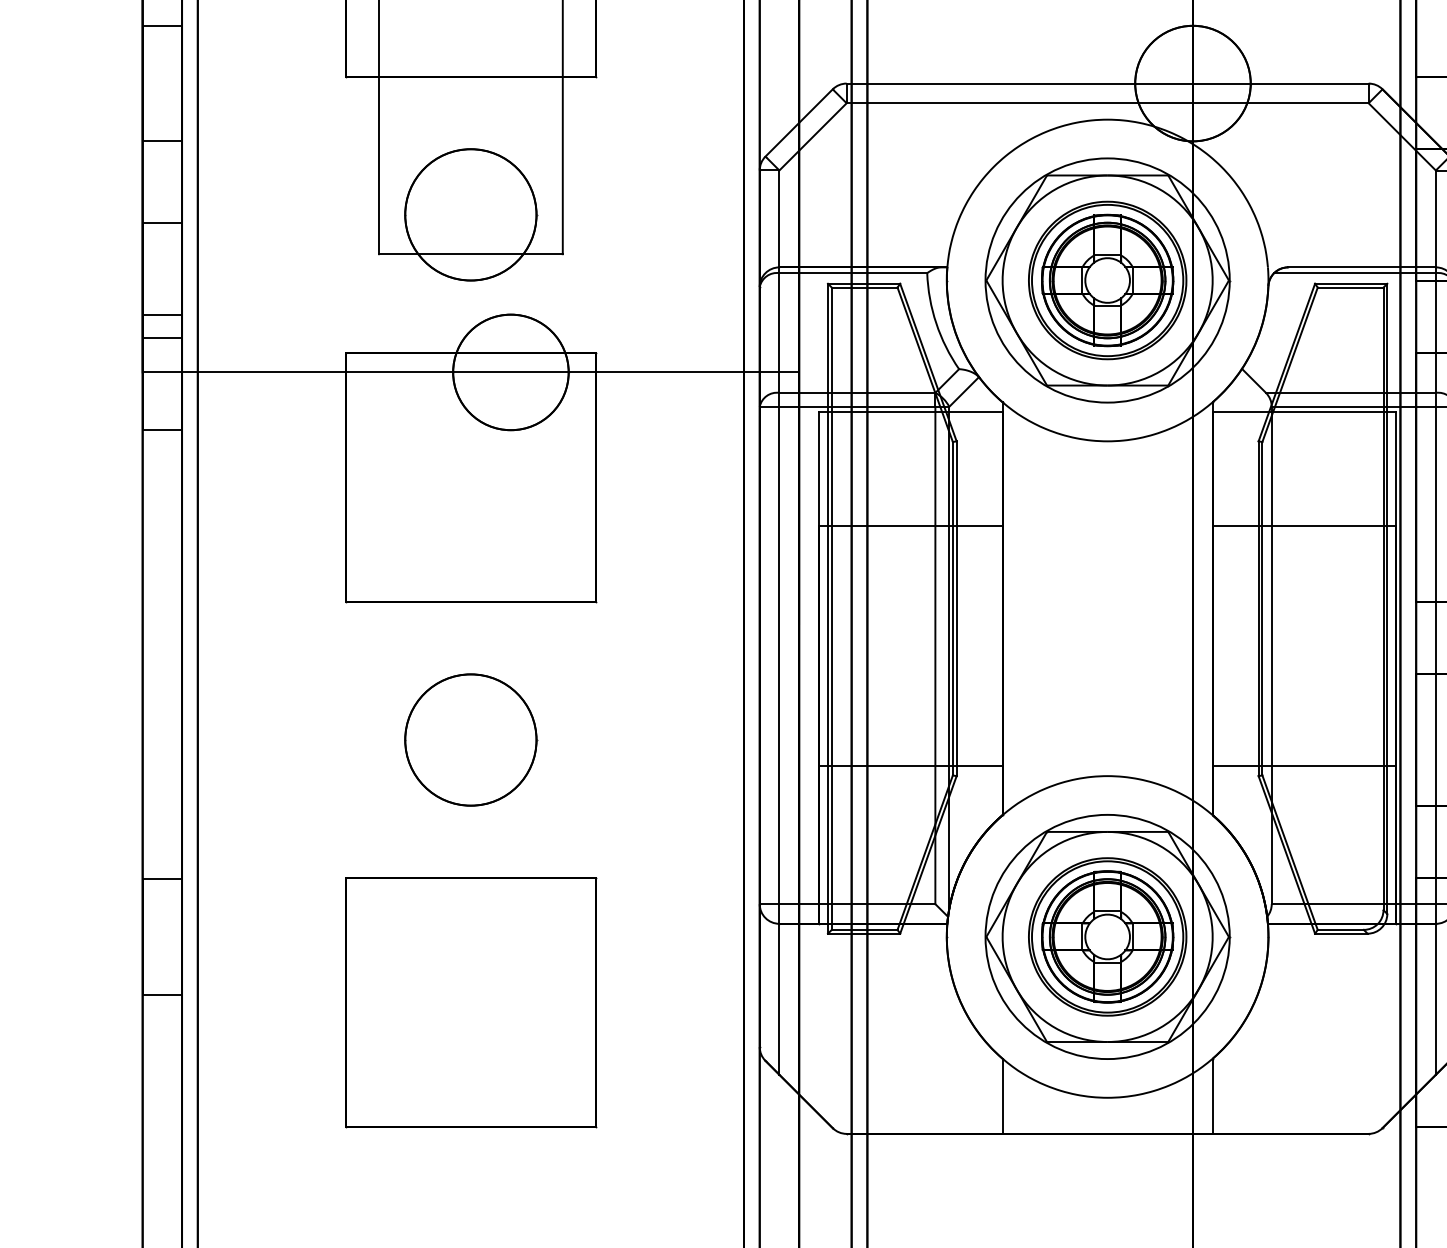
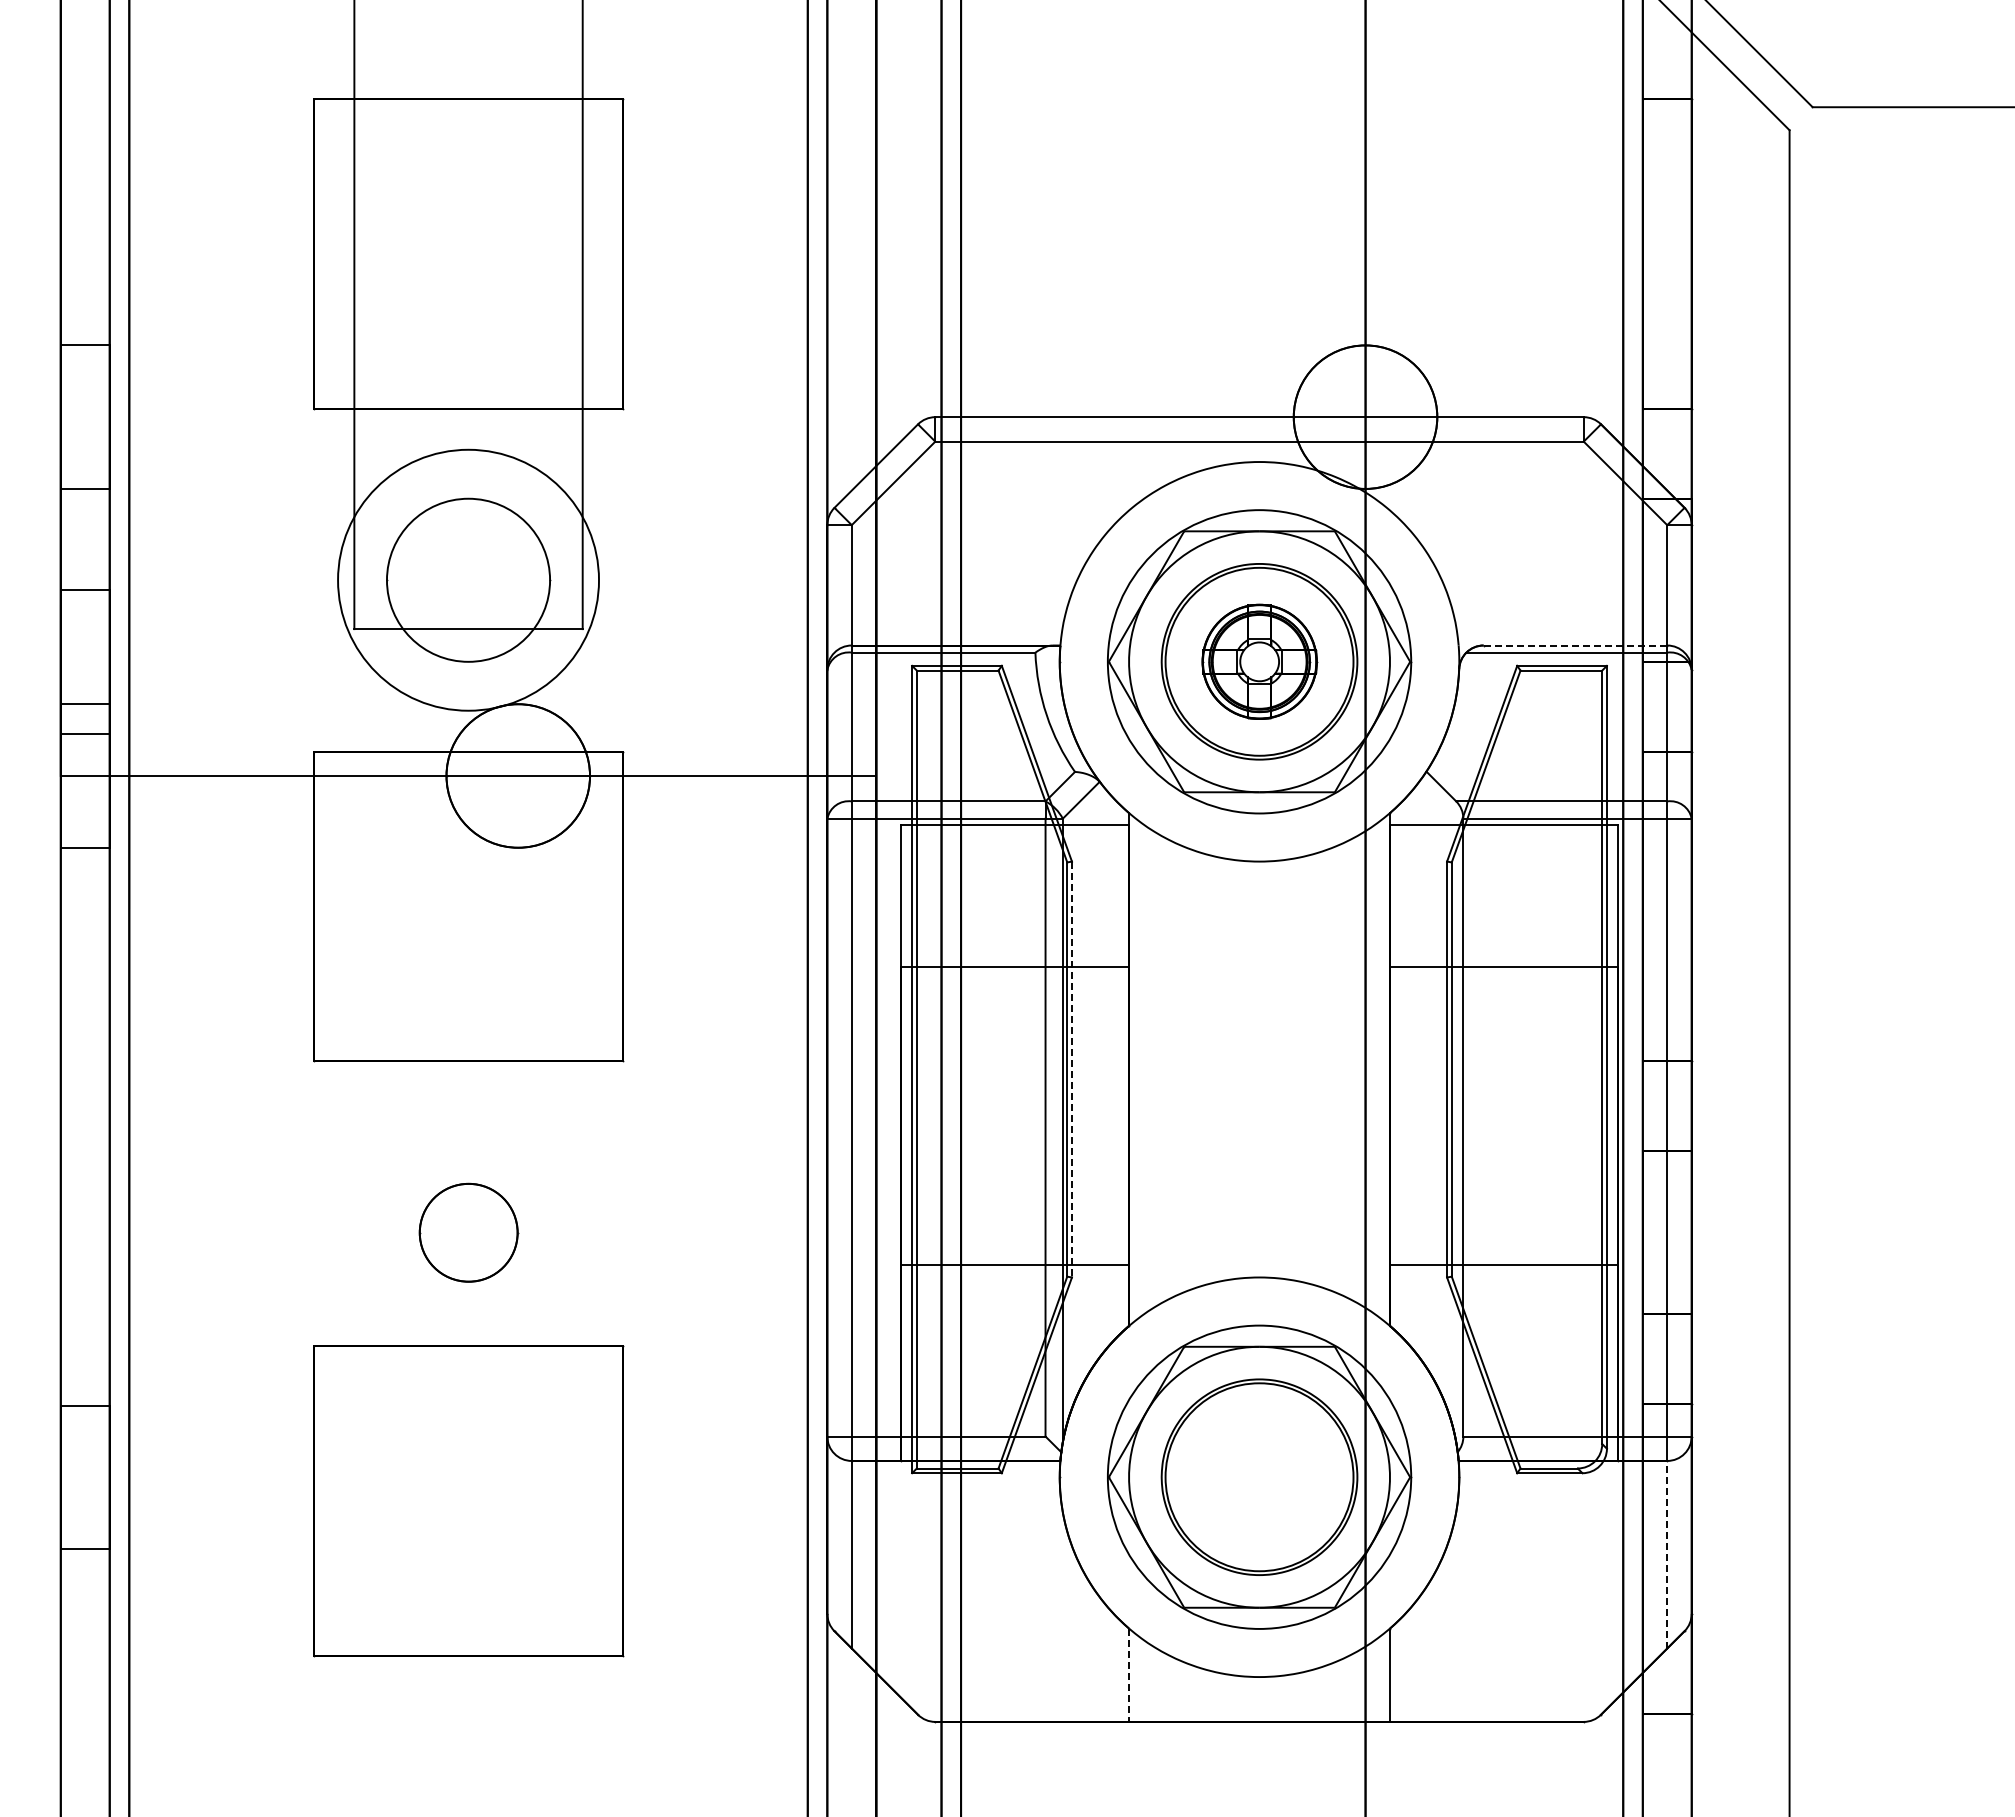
circle: (470, 214) -> (468, 579), size x1.6
line: (1362, 267) -> (1575, 645), solid -> dashed
part: (1107, 280) -> (1259, 661), size x0.7
line: (956, 608) -> (1071, 1069), solid -> dashed
circle: (470, 739) -> (468, 1232), size x0.6
part: (1107, 936) -> (1259, 1476), removed
line: (1436, 999) -> (1667, 1554), solid -> dashed
part: (470, 1003) -> (468, 1501), moved
line: (1002, 1096) -> (1129, 1675), solid -> dashed

